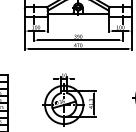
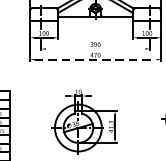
line: (77, 40) -> (94, 49), removed
line: (78, 48) -> (95, 59), solid -> dashed

